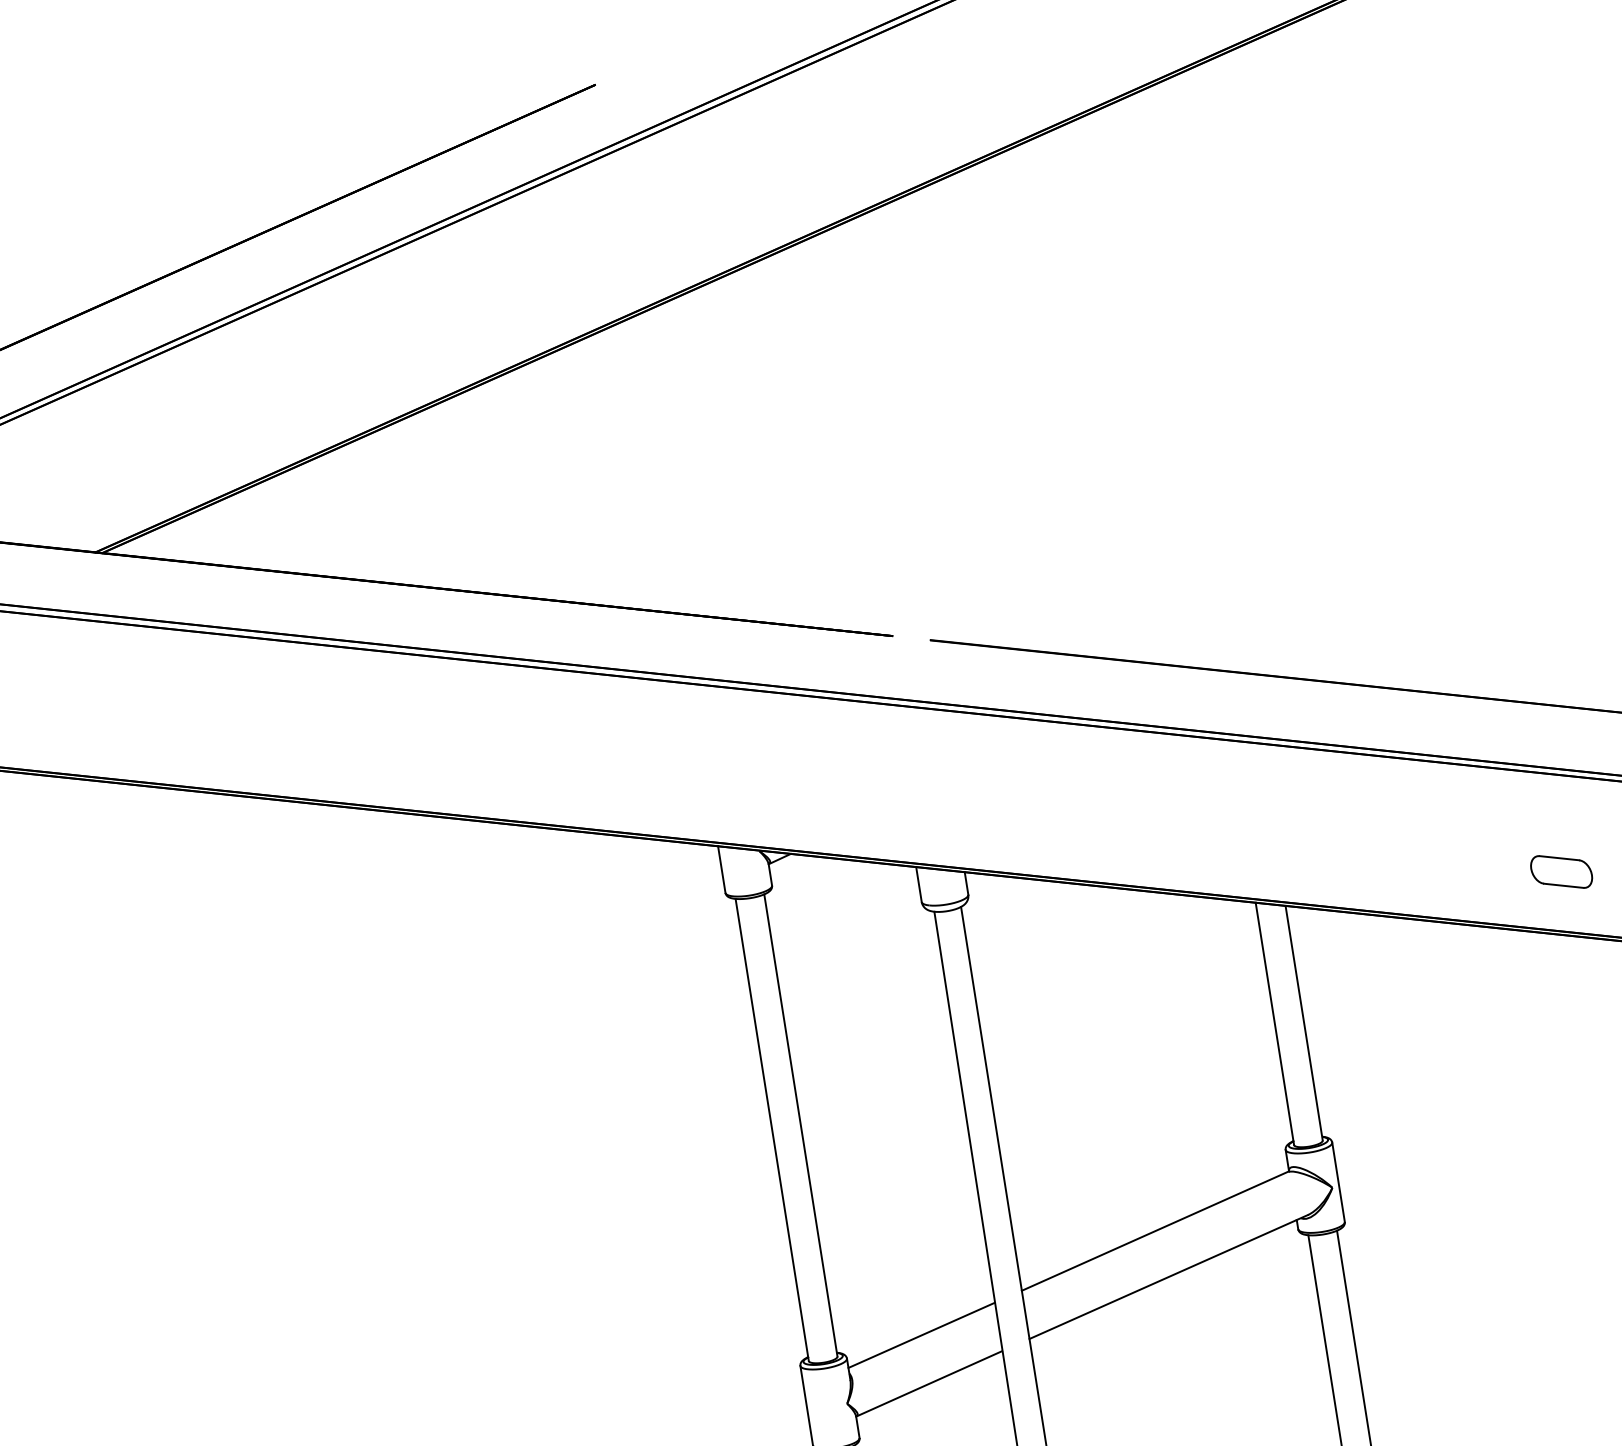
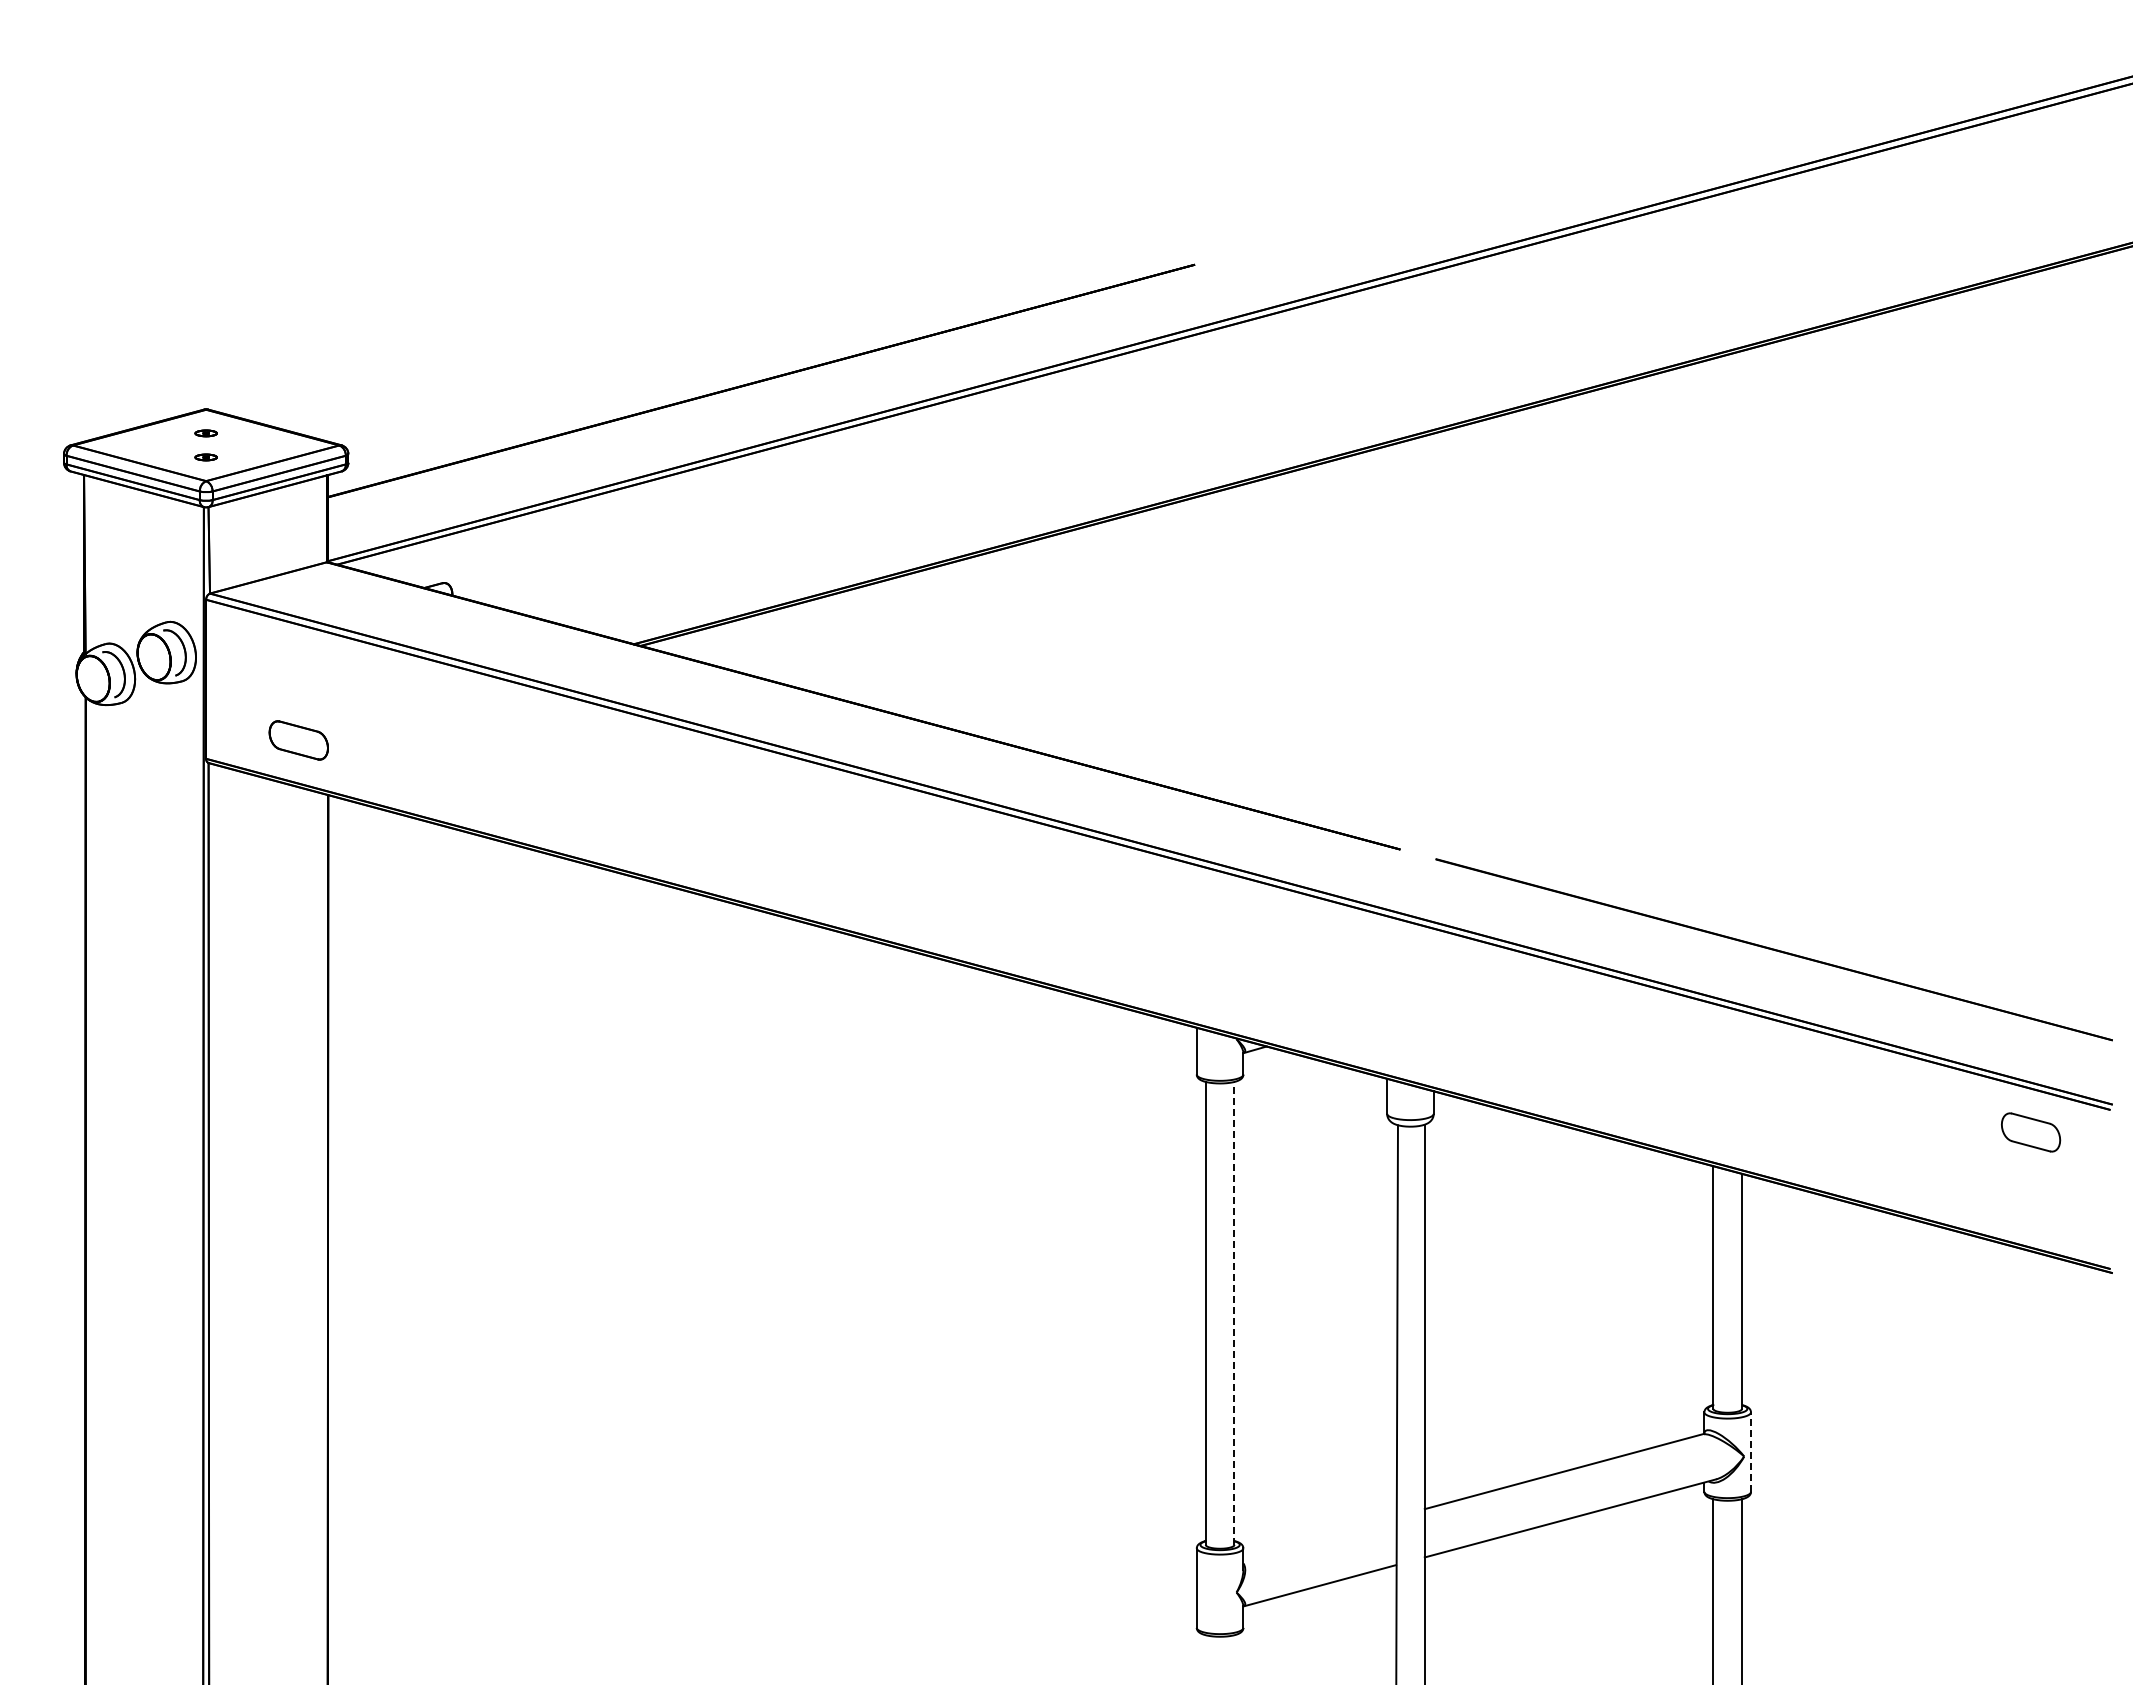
part: (1562, 871) -> (2031, 1132), moved
line: (800, 1124) -> (1234, 1312), solid -> dashed
line: (1339, 1182) -> (1751, 1452), solid -> dashed
line: (921, 1334) -> (1319, 1536), removed

